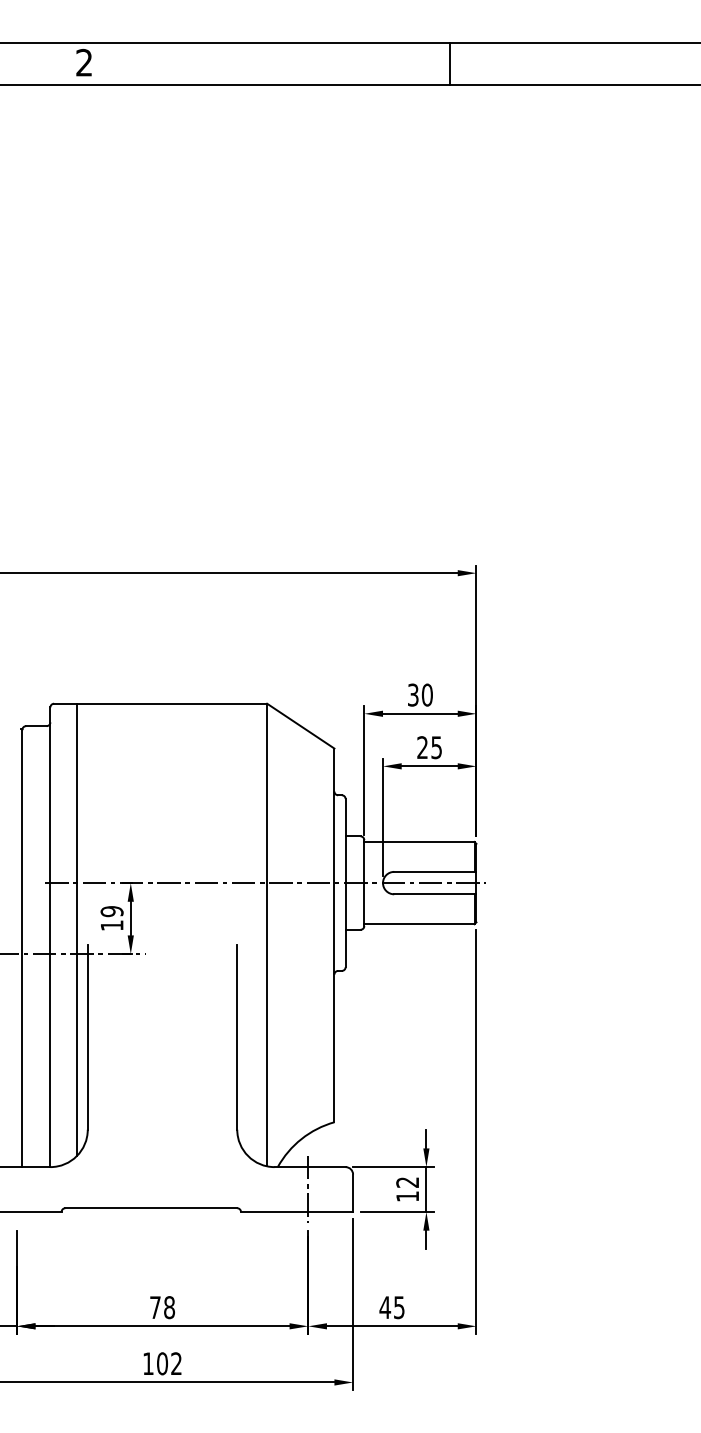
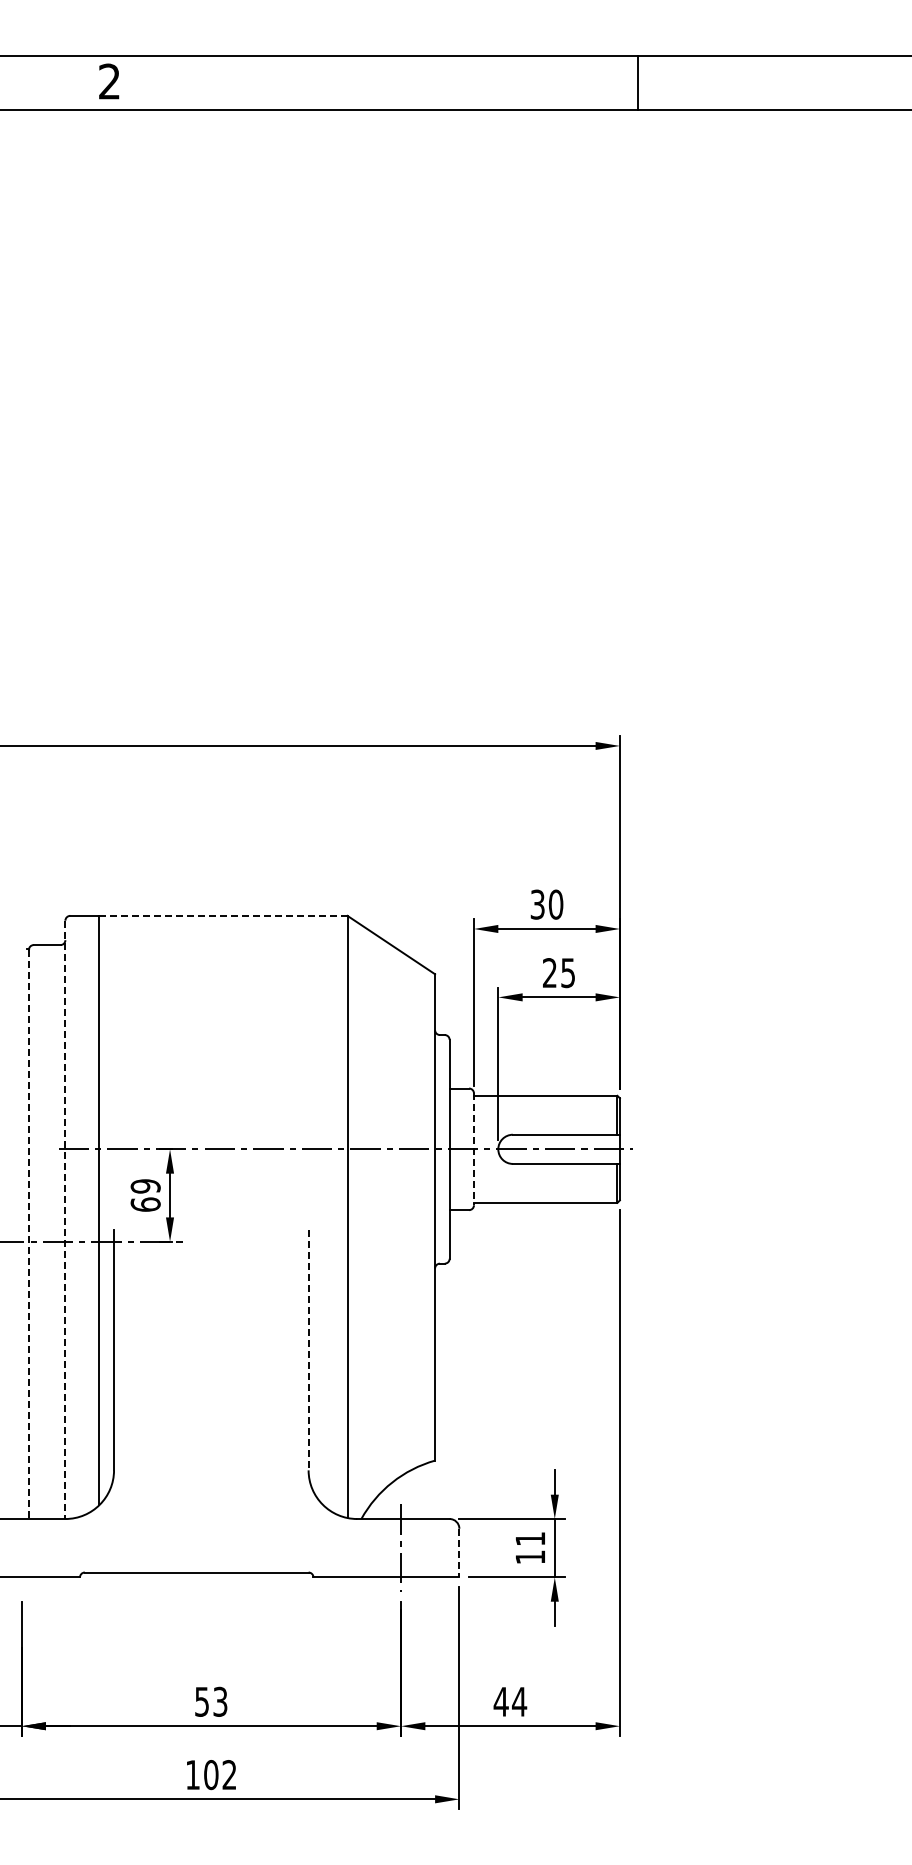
line: (449, 63) -> (638, 82), moved
line: (171, 703) -> (222, 915), solid -> dashed
line: (363, 883) -> (473, 1149), solid -> dashed
text: (111, 925) -> (145, 1204), 19 -> 69
line: (50, 937) -> (65, 1220), solid -> dashed
line: (22, 948) -> (28, 1234), solid -> dashed
line: (237, 1037) -> (308, 1350), solid -> dashed
text: (406, 1182) -> (529, 1538), 12 -> 11
line: (353, 1193) -> (459, 1553), solid -> dashed
text: (162, 1307) -> (211, 1701), 78 -> 53
text: (399, 1307) -> (519, 1701), 45 -> 44

